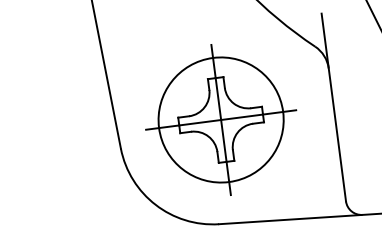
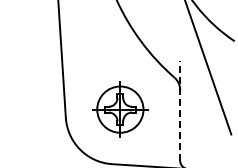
line: (334, 106) -> (180, 110), solid -> dashed
part: (221, 119) -> (120, 109), size x0.7

